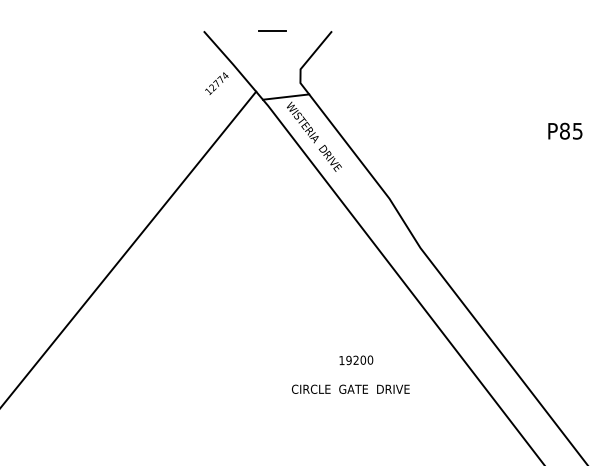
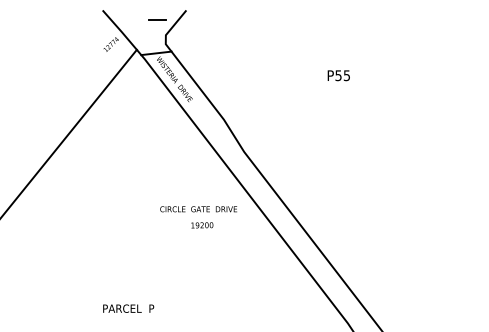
line: (272, 29) -> (157, 19), moved
text: (564, 130) -> (338, 75), P85 -> P55
text: (350, 389) -> (198, 209), moved

